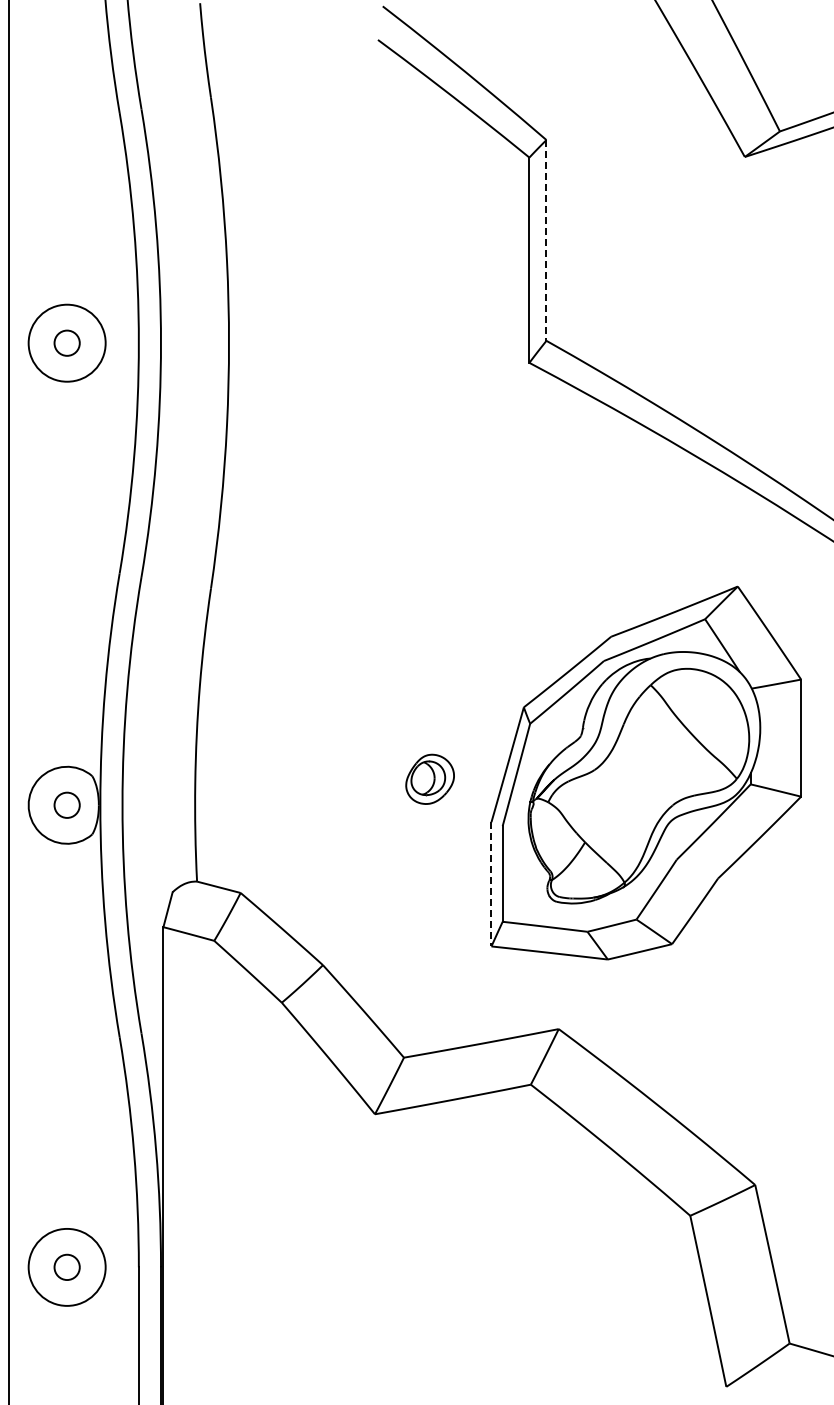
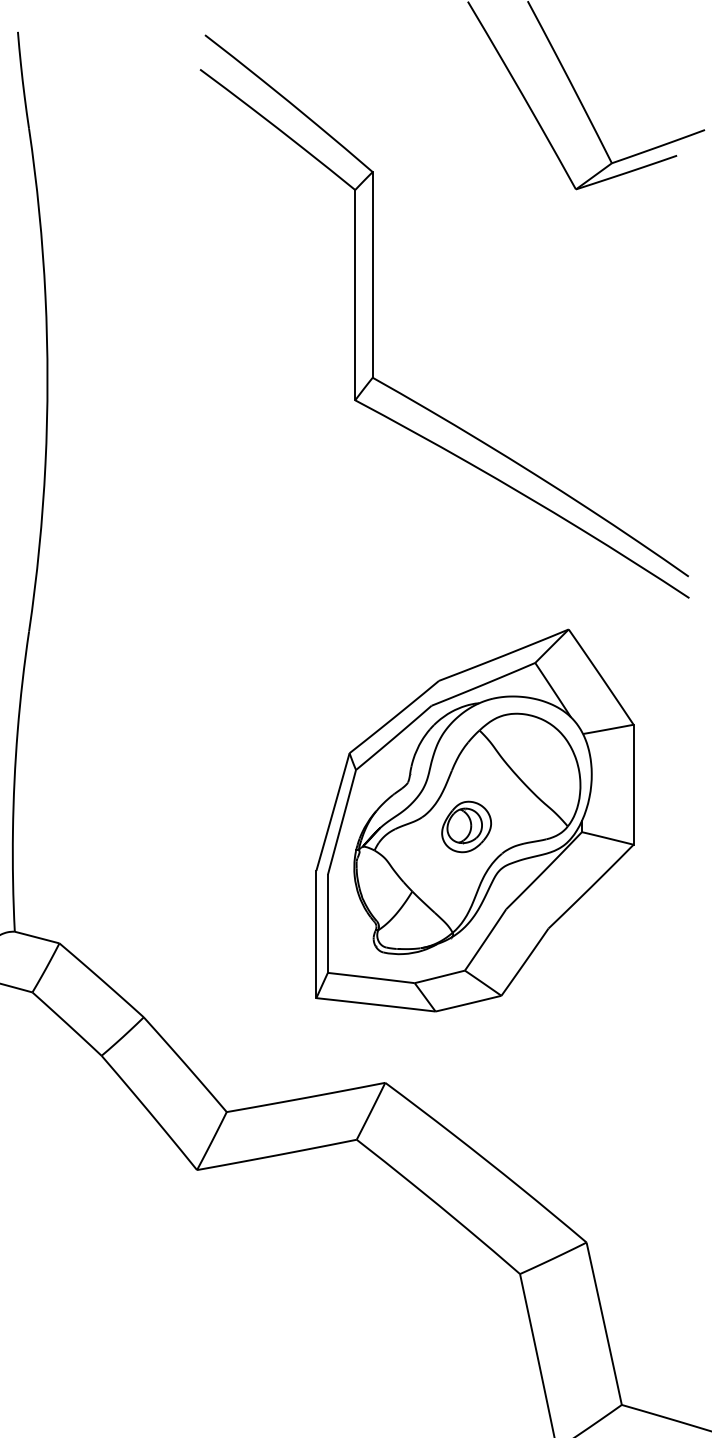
line: (546, 240) -> (372, 274), dashed -> solid
part: (429, 778) -> (465, 826), moved
line: (491, 884) -> (316, 934), dashed -> solid

